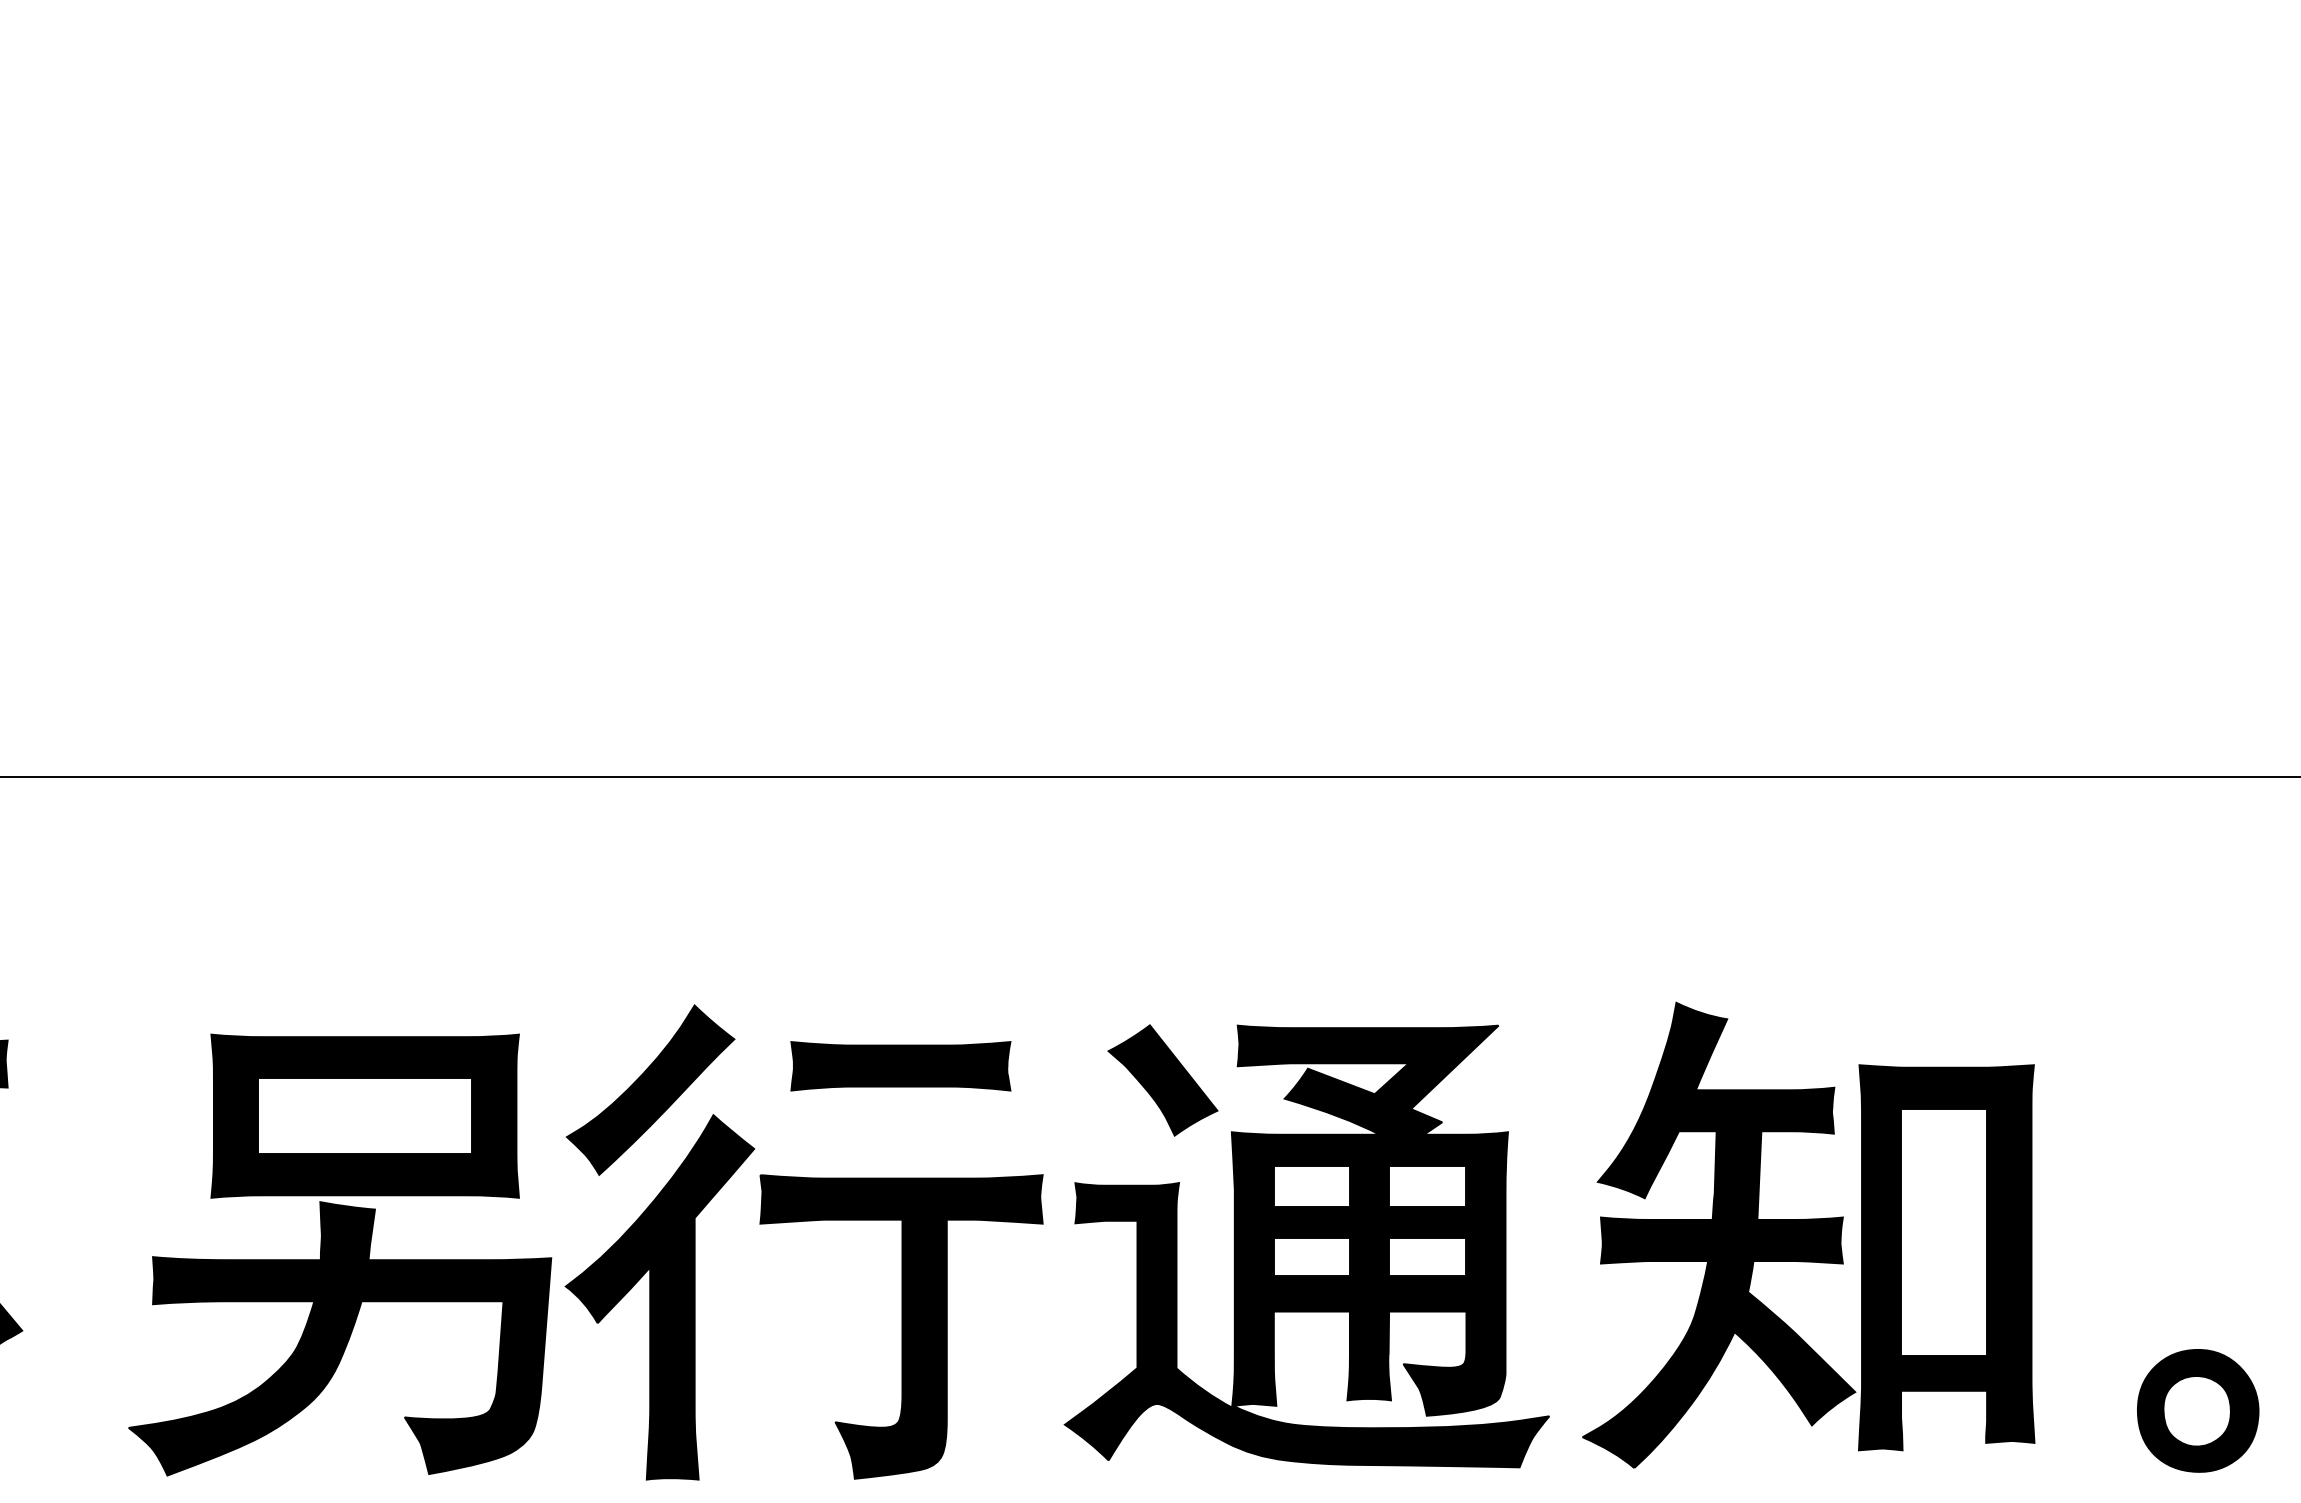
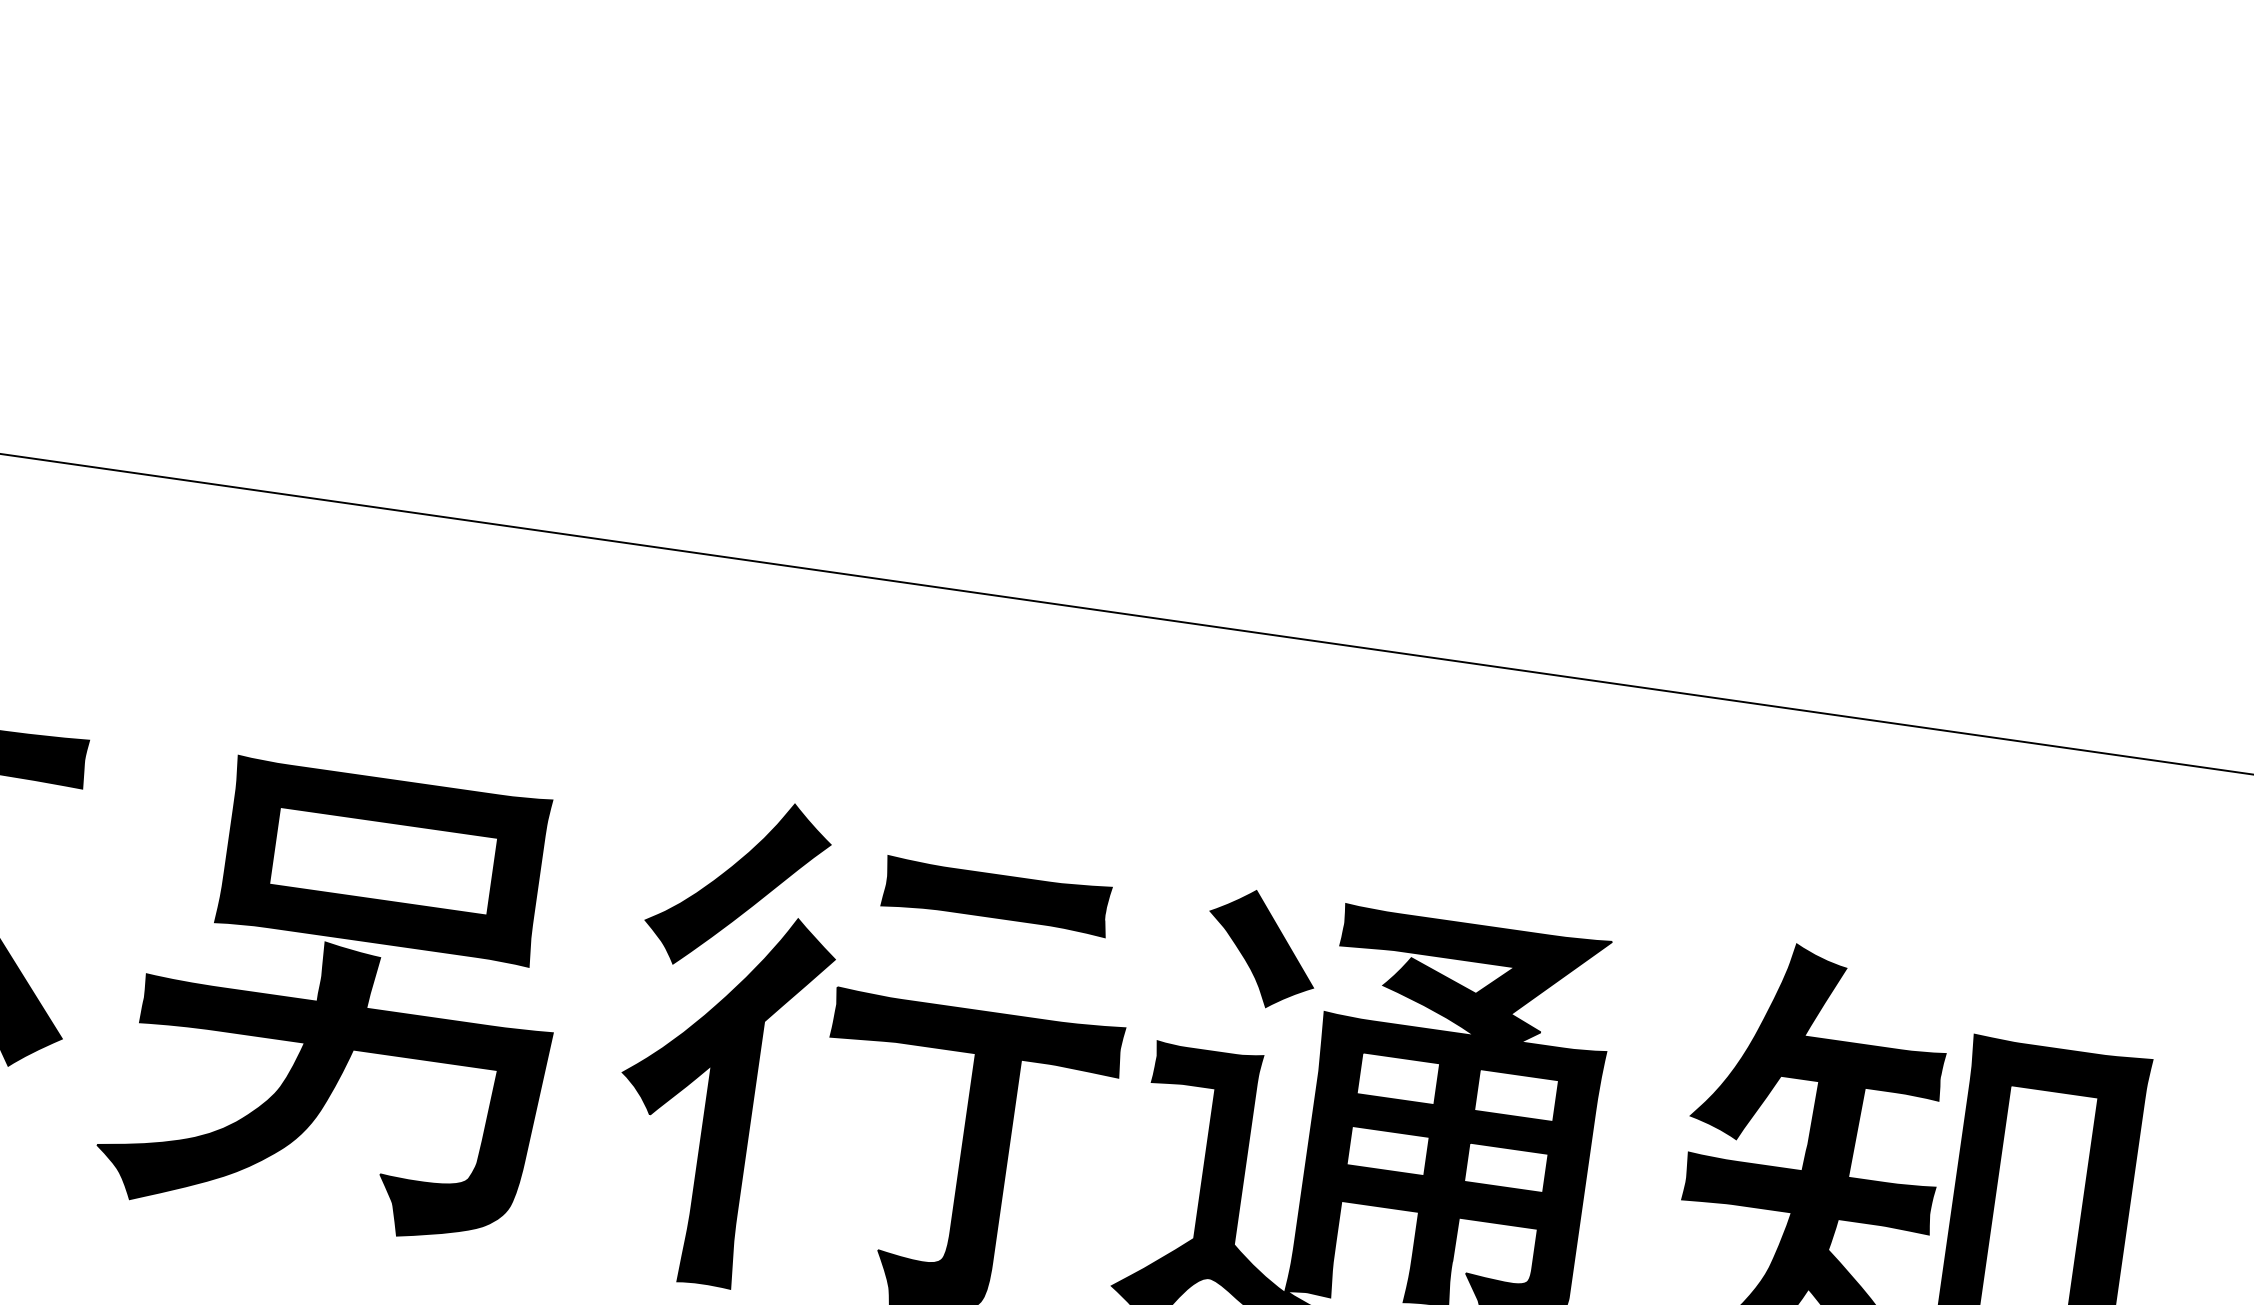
part: (340, 1254) -> (338, 998), moved

